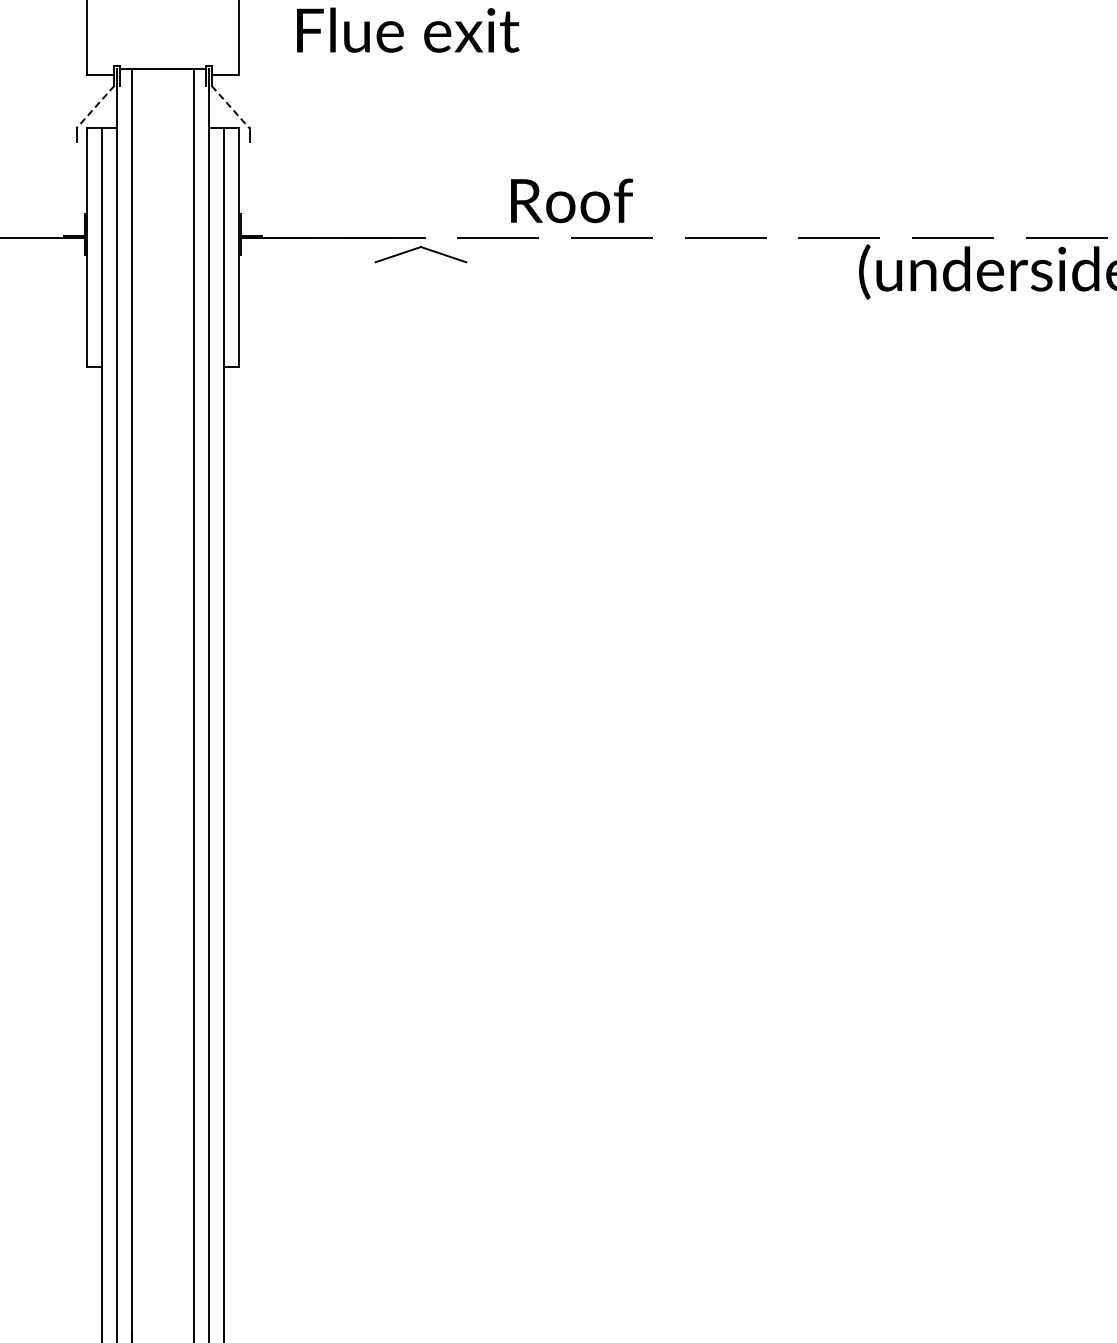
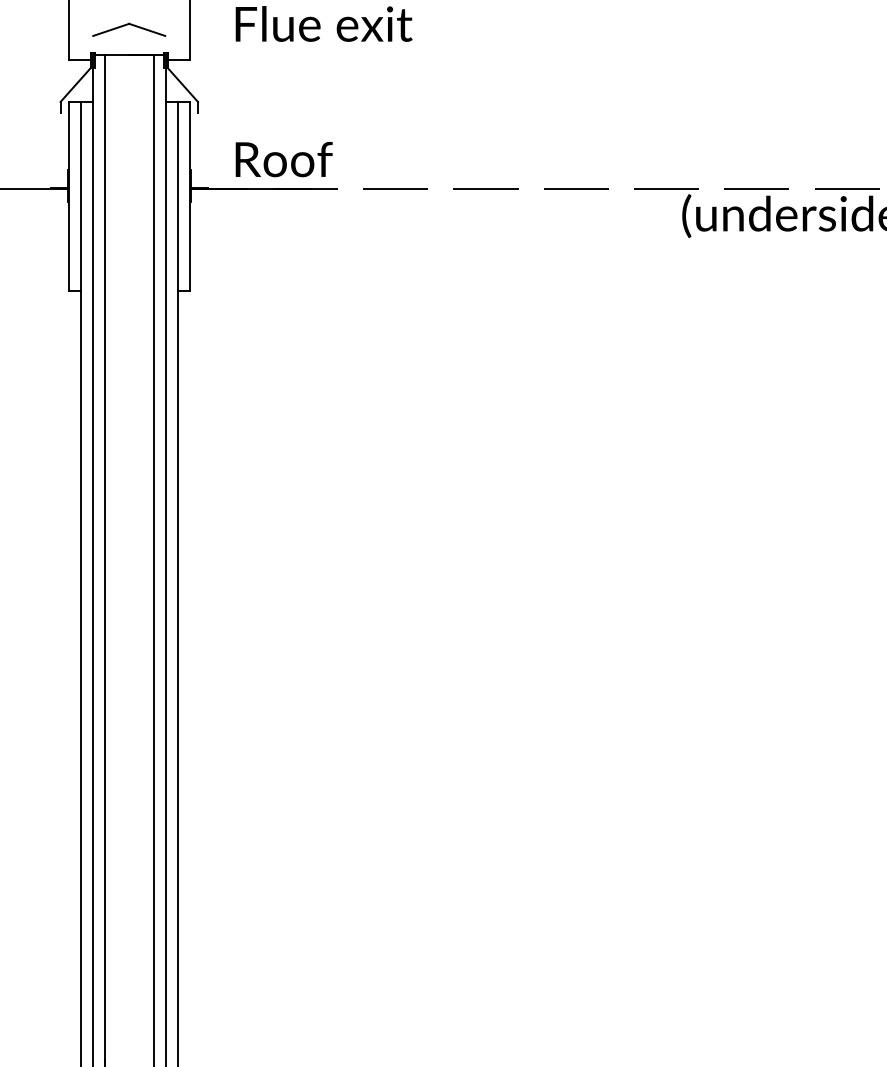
line: (95, 107) -> (75, 85), dashed -> solid
line: (230, 107) -> (182, 85), dashed -> solid
text: (572, 200) -> (284, 159), moved
part: (420, 254) -> (128, 29), moved

